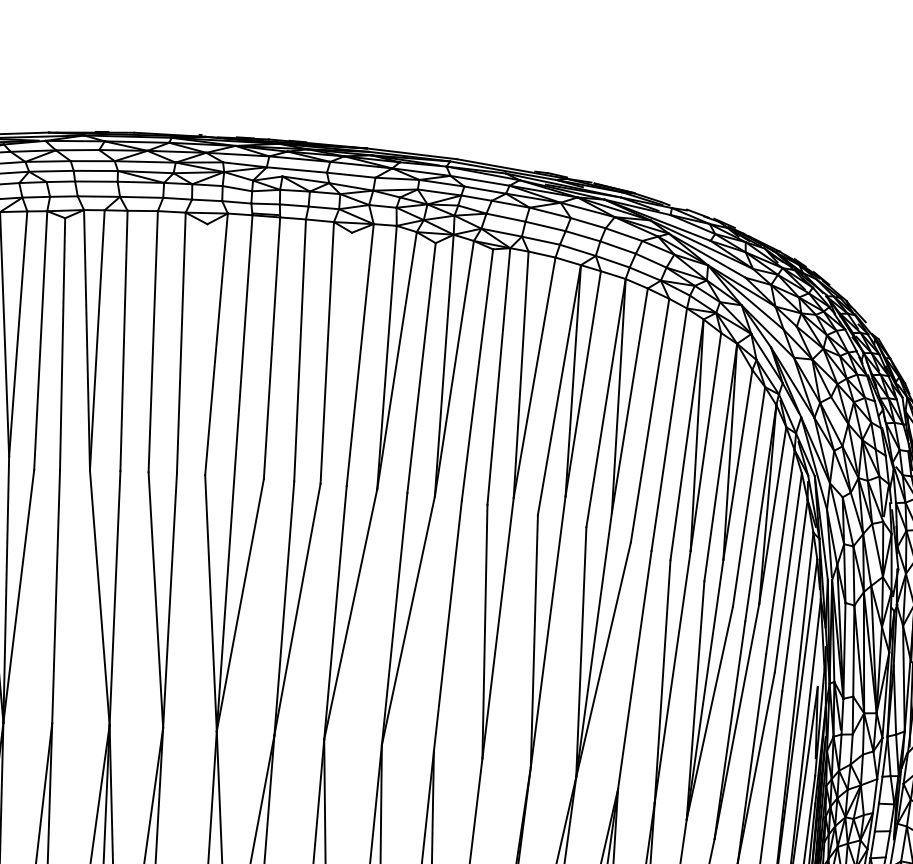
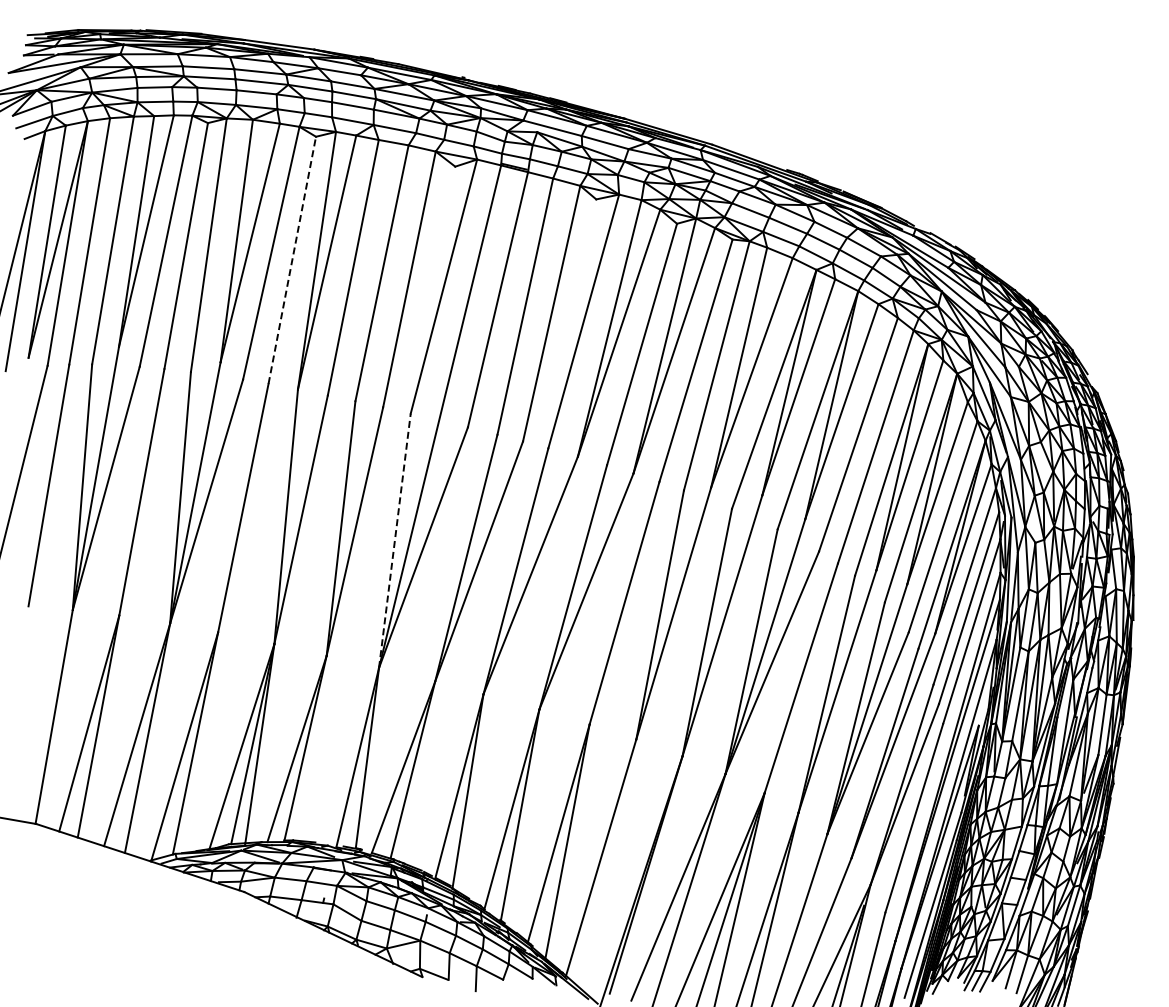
line: (62, 344) -> (292, 260), solid -> dashed
line: (210, 602) -> (394, 540), solid -> dashed

